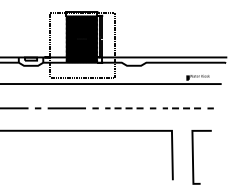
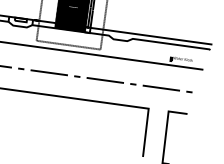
line: (123, 108) -> (104, 80), dashed -> solid
line: (181, 108) -> (160, 88), dashed -> solid

